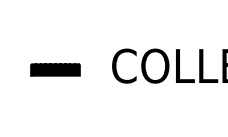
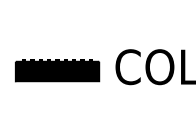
part: (55, 69) -> (57, 70), size x1.67

